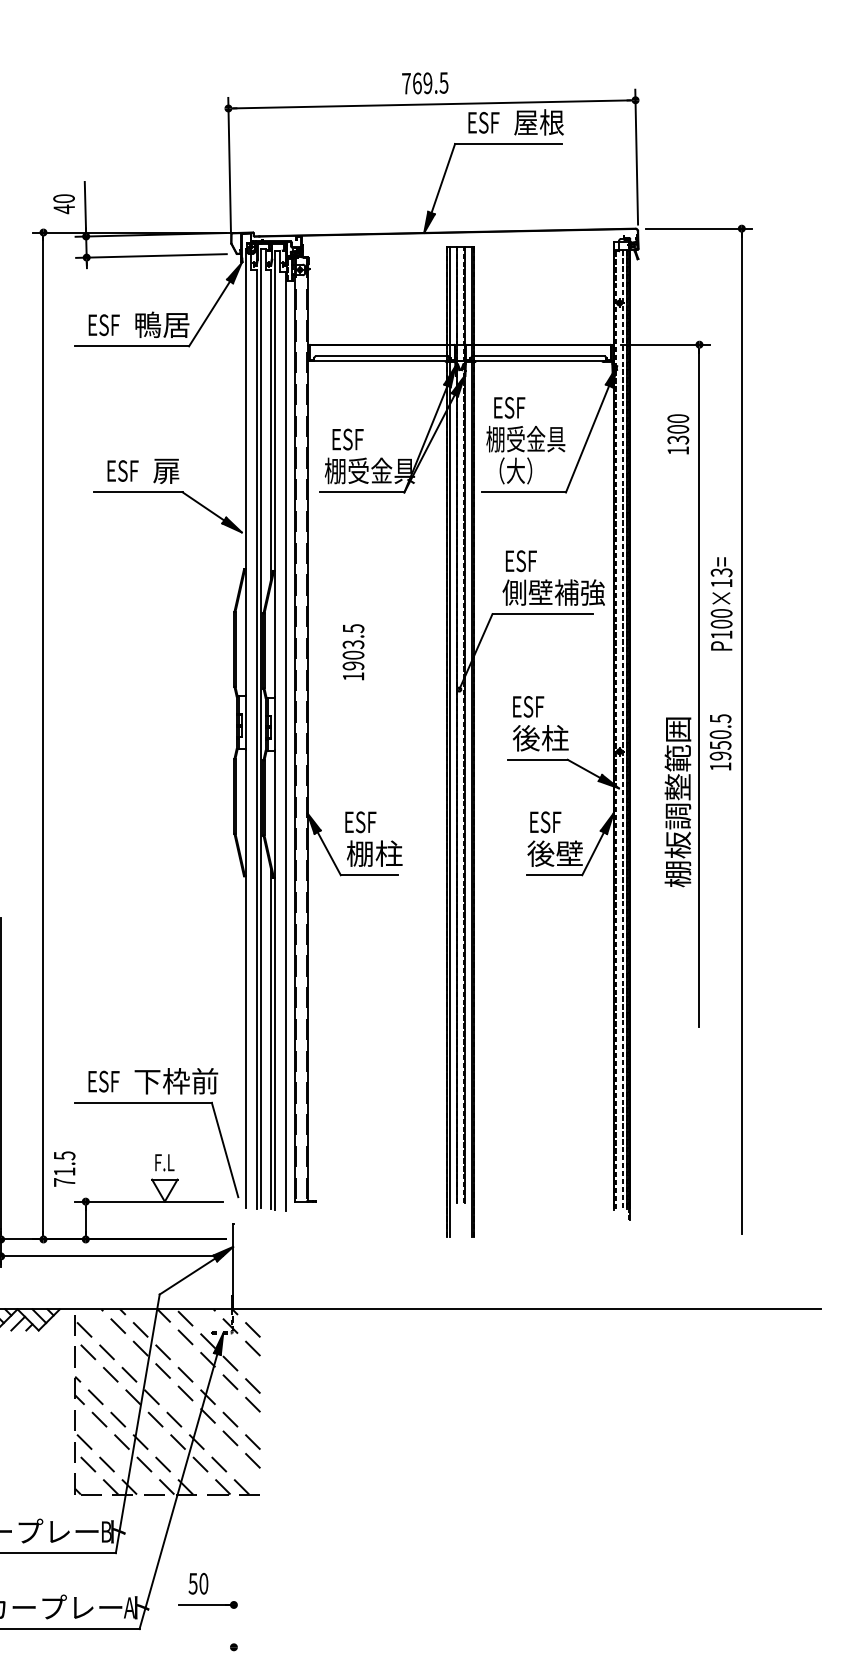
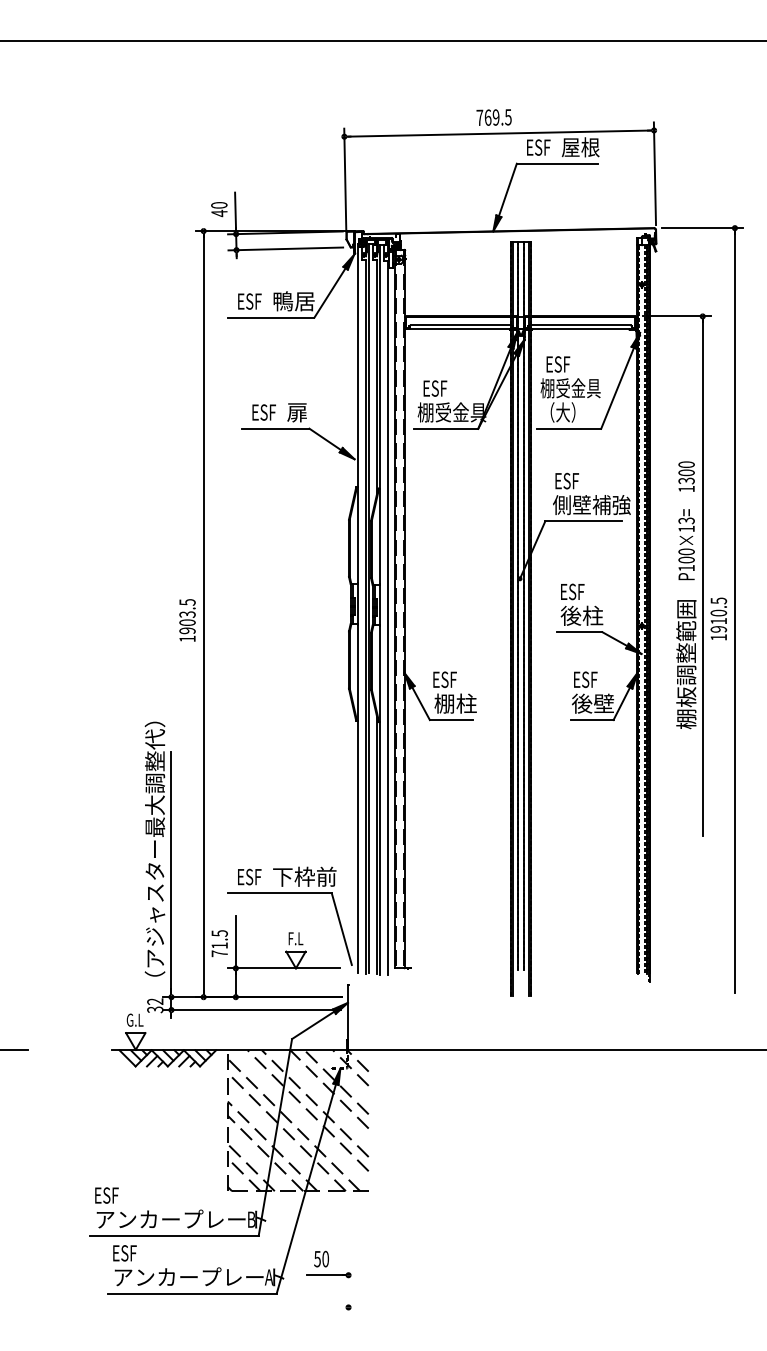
text: (678, 434) -> (686, 476), moved
text: (721, 603) -> (686, 544), moved
text: (353, 652) -> (187, 620), moved
text: (720, 745) -> (718, 621), 1950.5 -> 1910.5
line: (85, 1166) -> (235, 941), added

